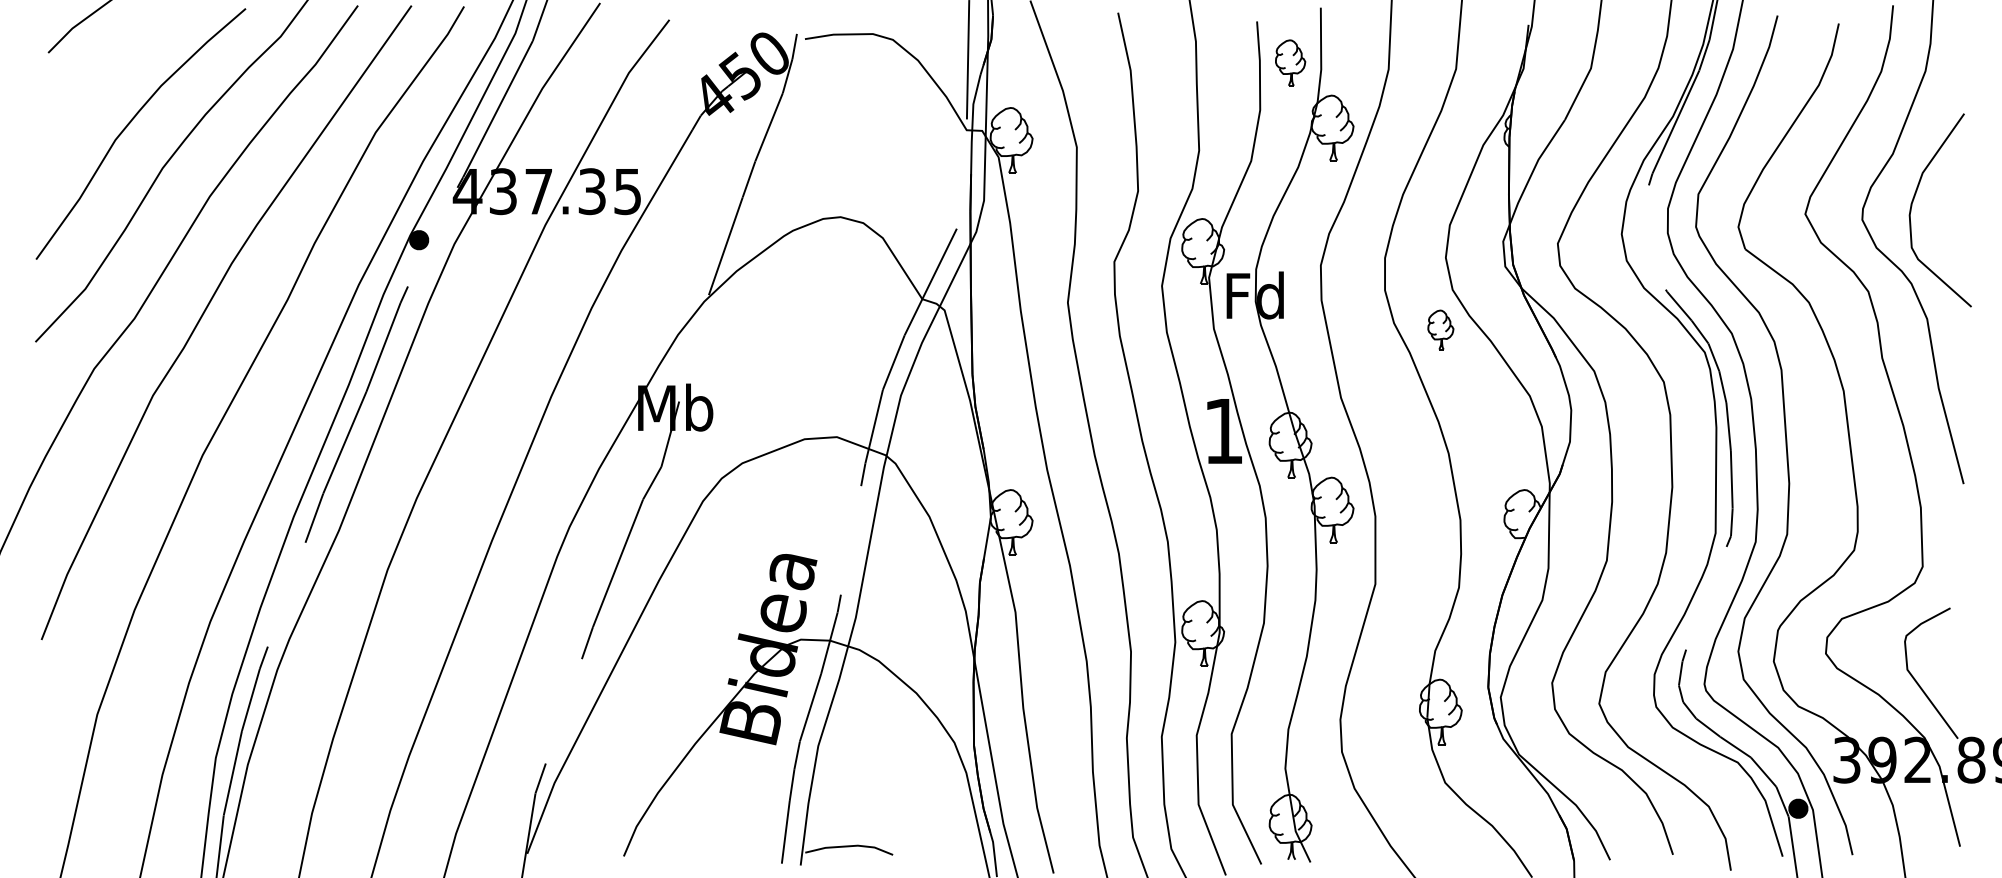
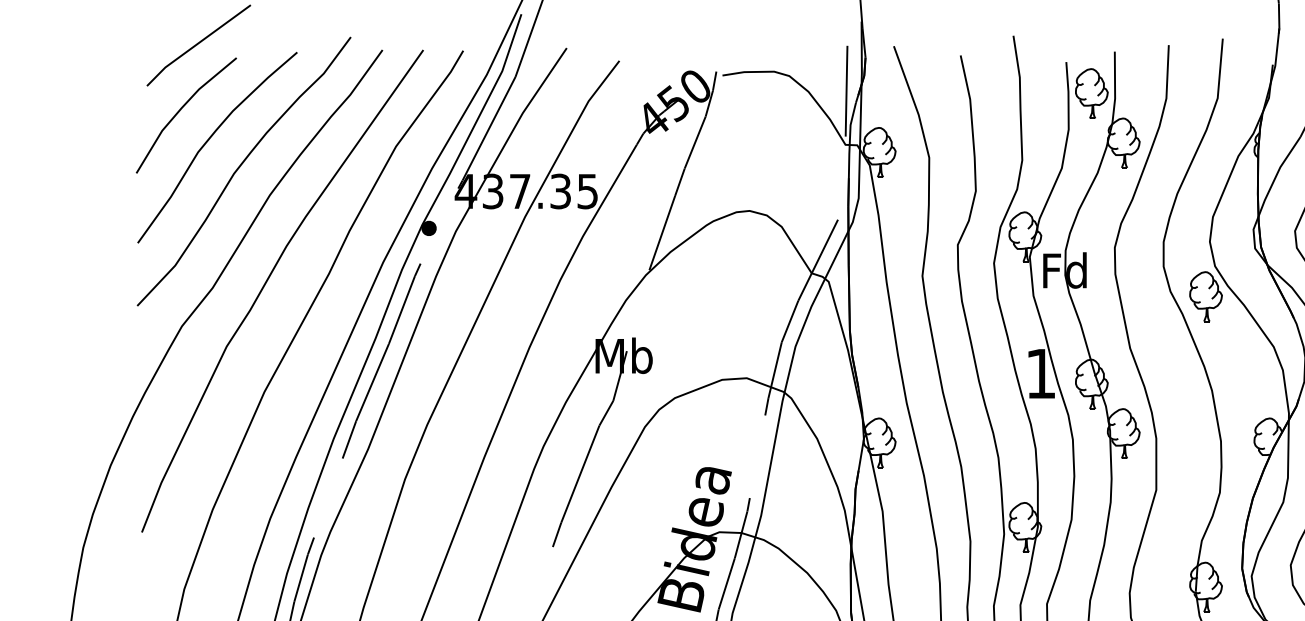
part: (1290, 62) -> (1091, 93), size x1.43
line: (92, 85) -> (180, 110), added
part: (1440, 329) -> (1205, 296), size x1.67

